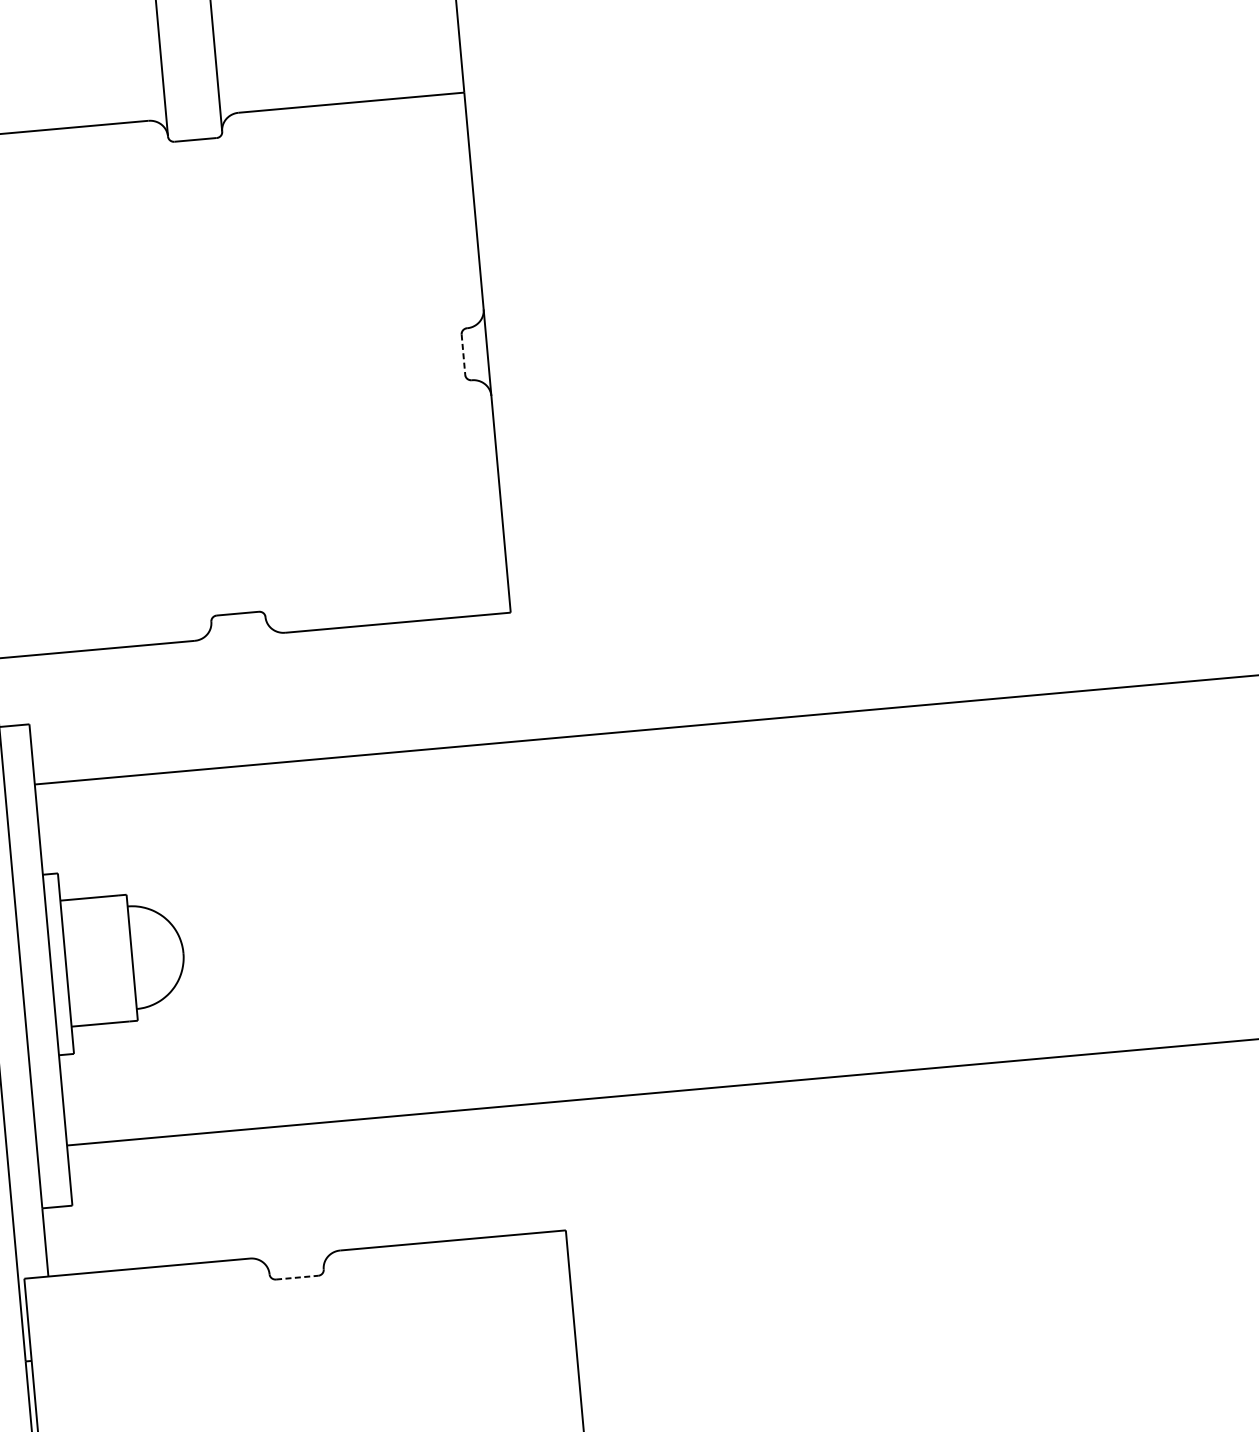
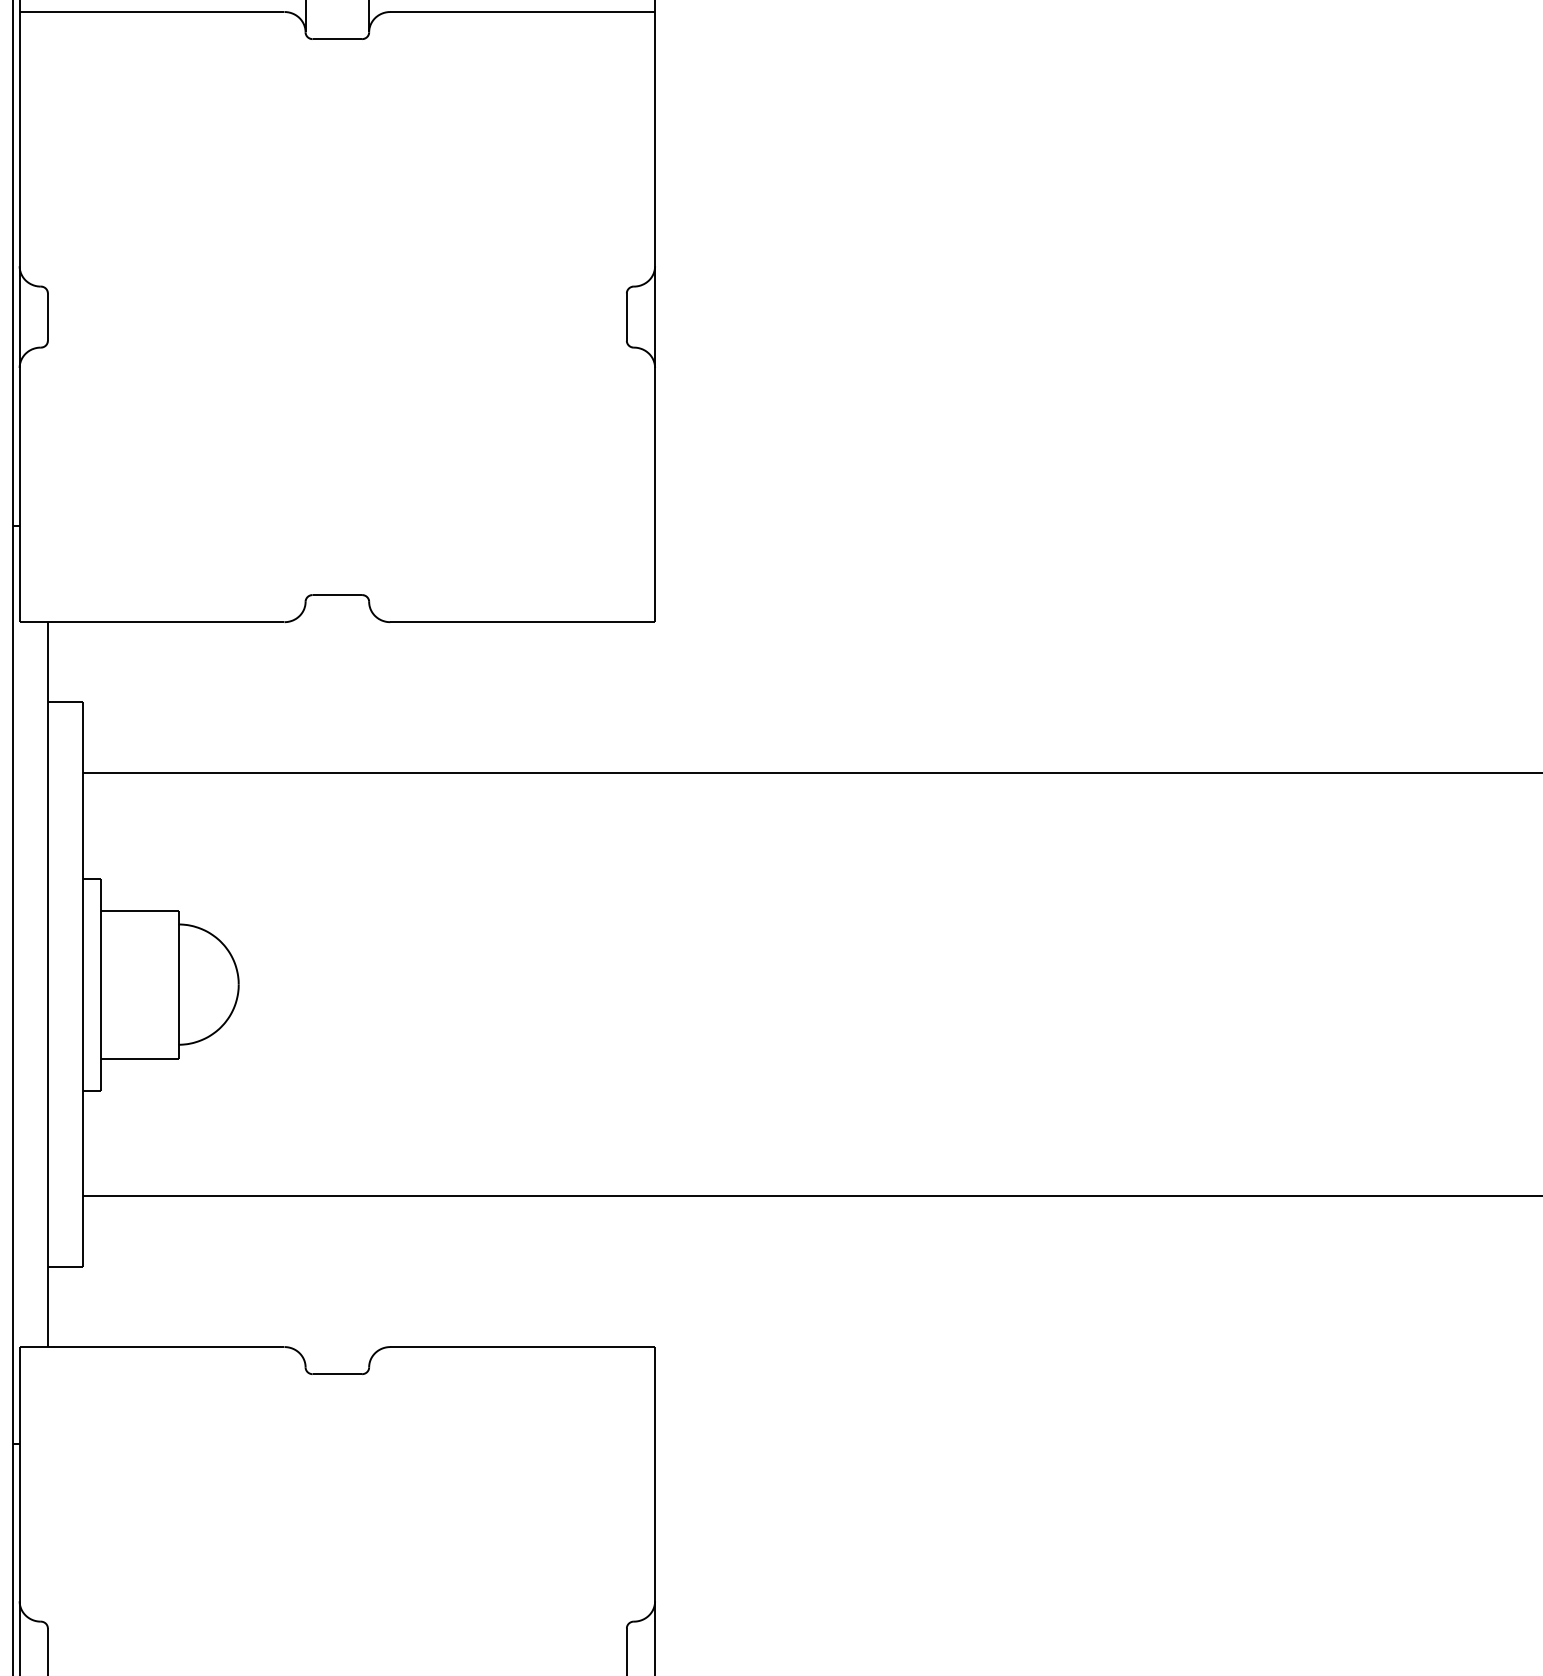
line: (463, 355) -> (626, 317), dashed -> solid
line: (297, 1277) -> (337, 1374), dashed -> solid

